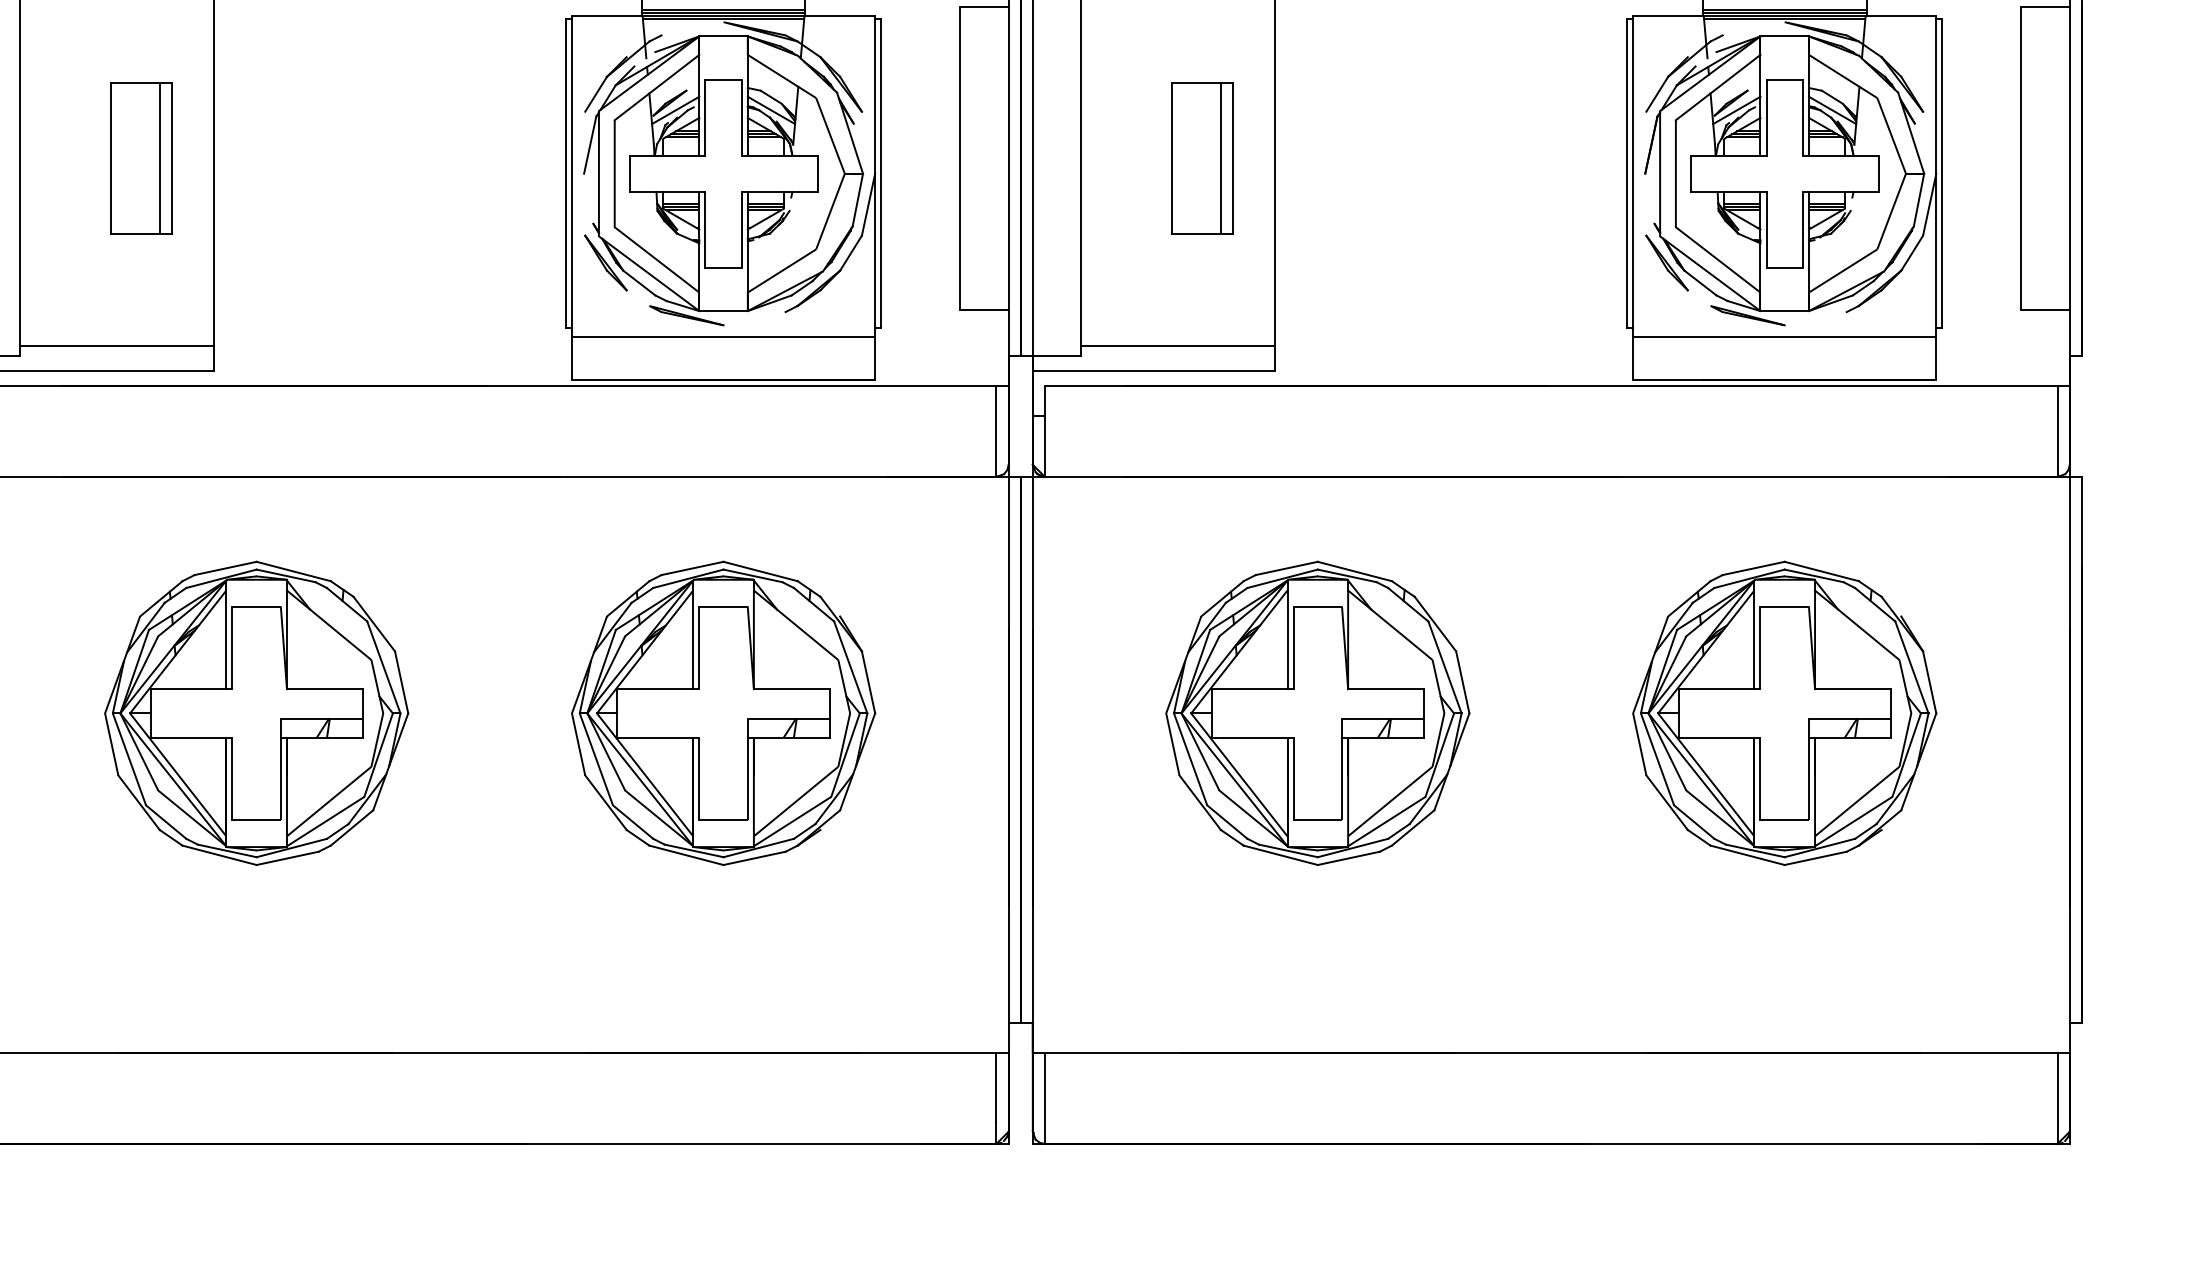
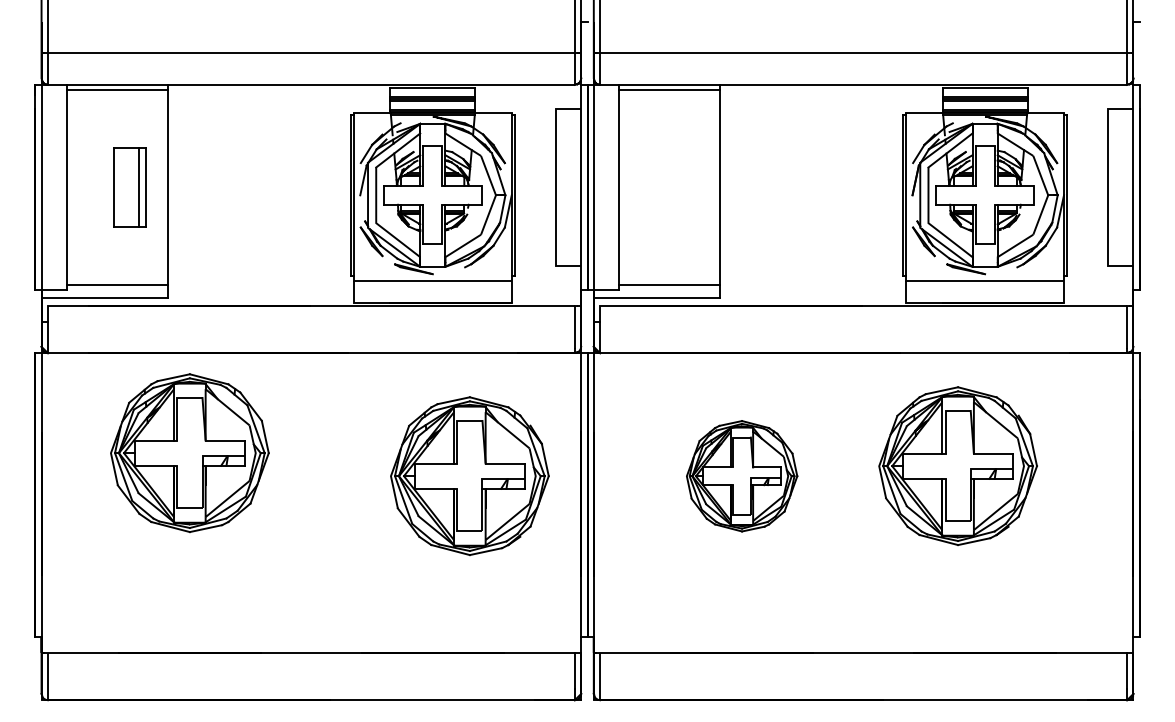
part: (1201, 158) -> (681, 187), removed
part: (255, 714) -> (189, 453), moved
part: (722, 714) -> (469, 476), moved
part: (1316, 714) -> (741, 476), size x0.7
part: (1783, 714) -> (957, 466), moved

